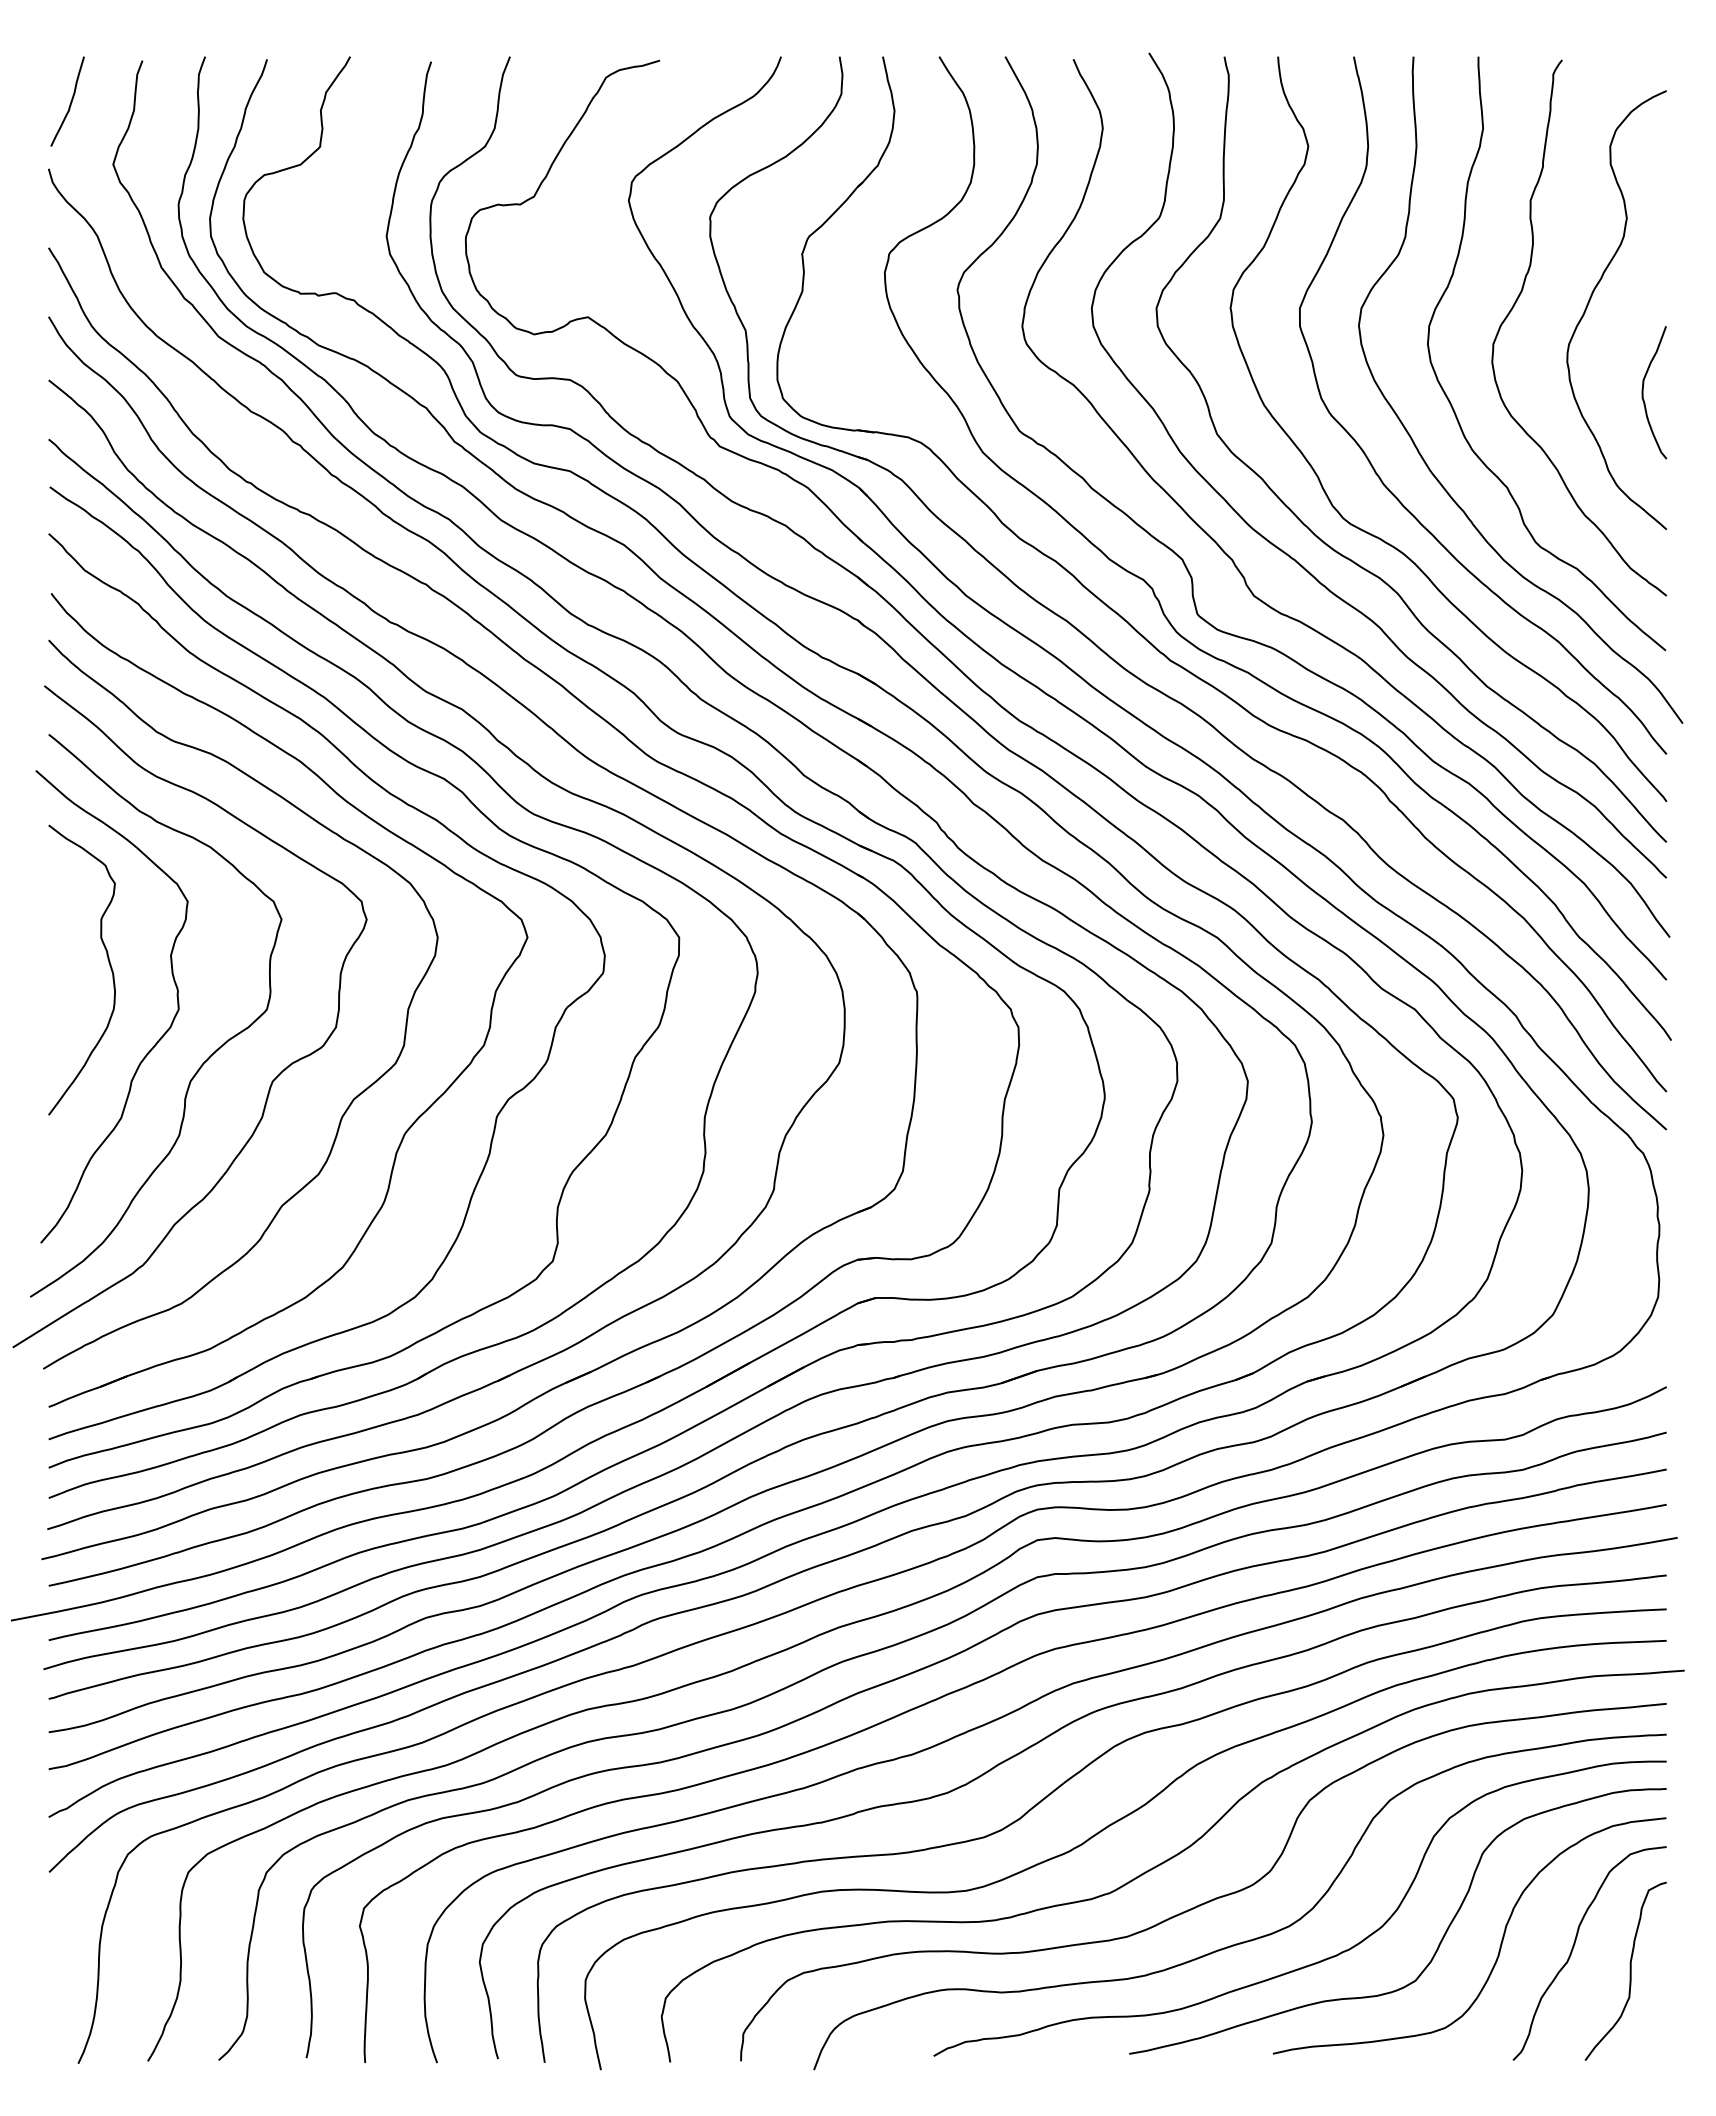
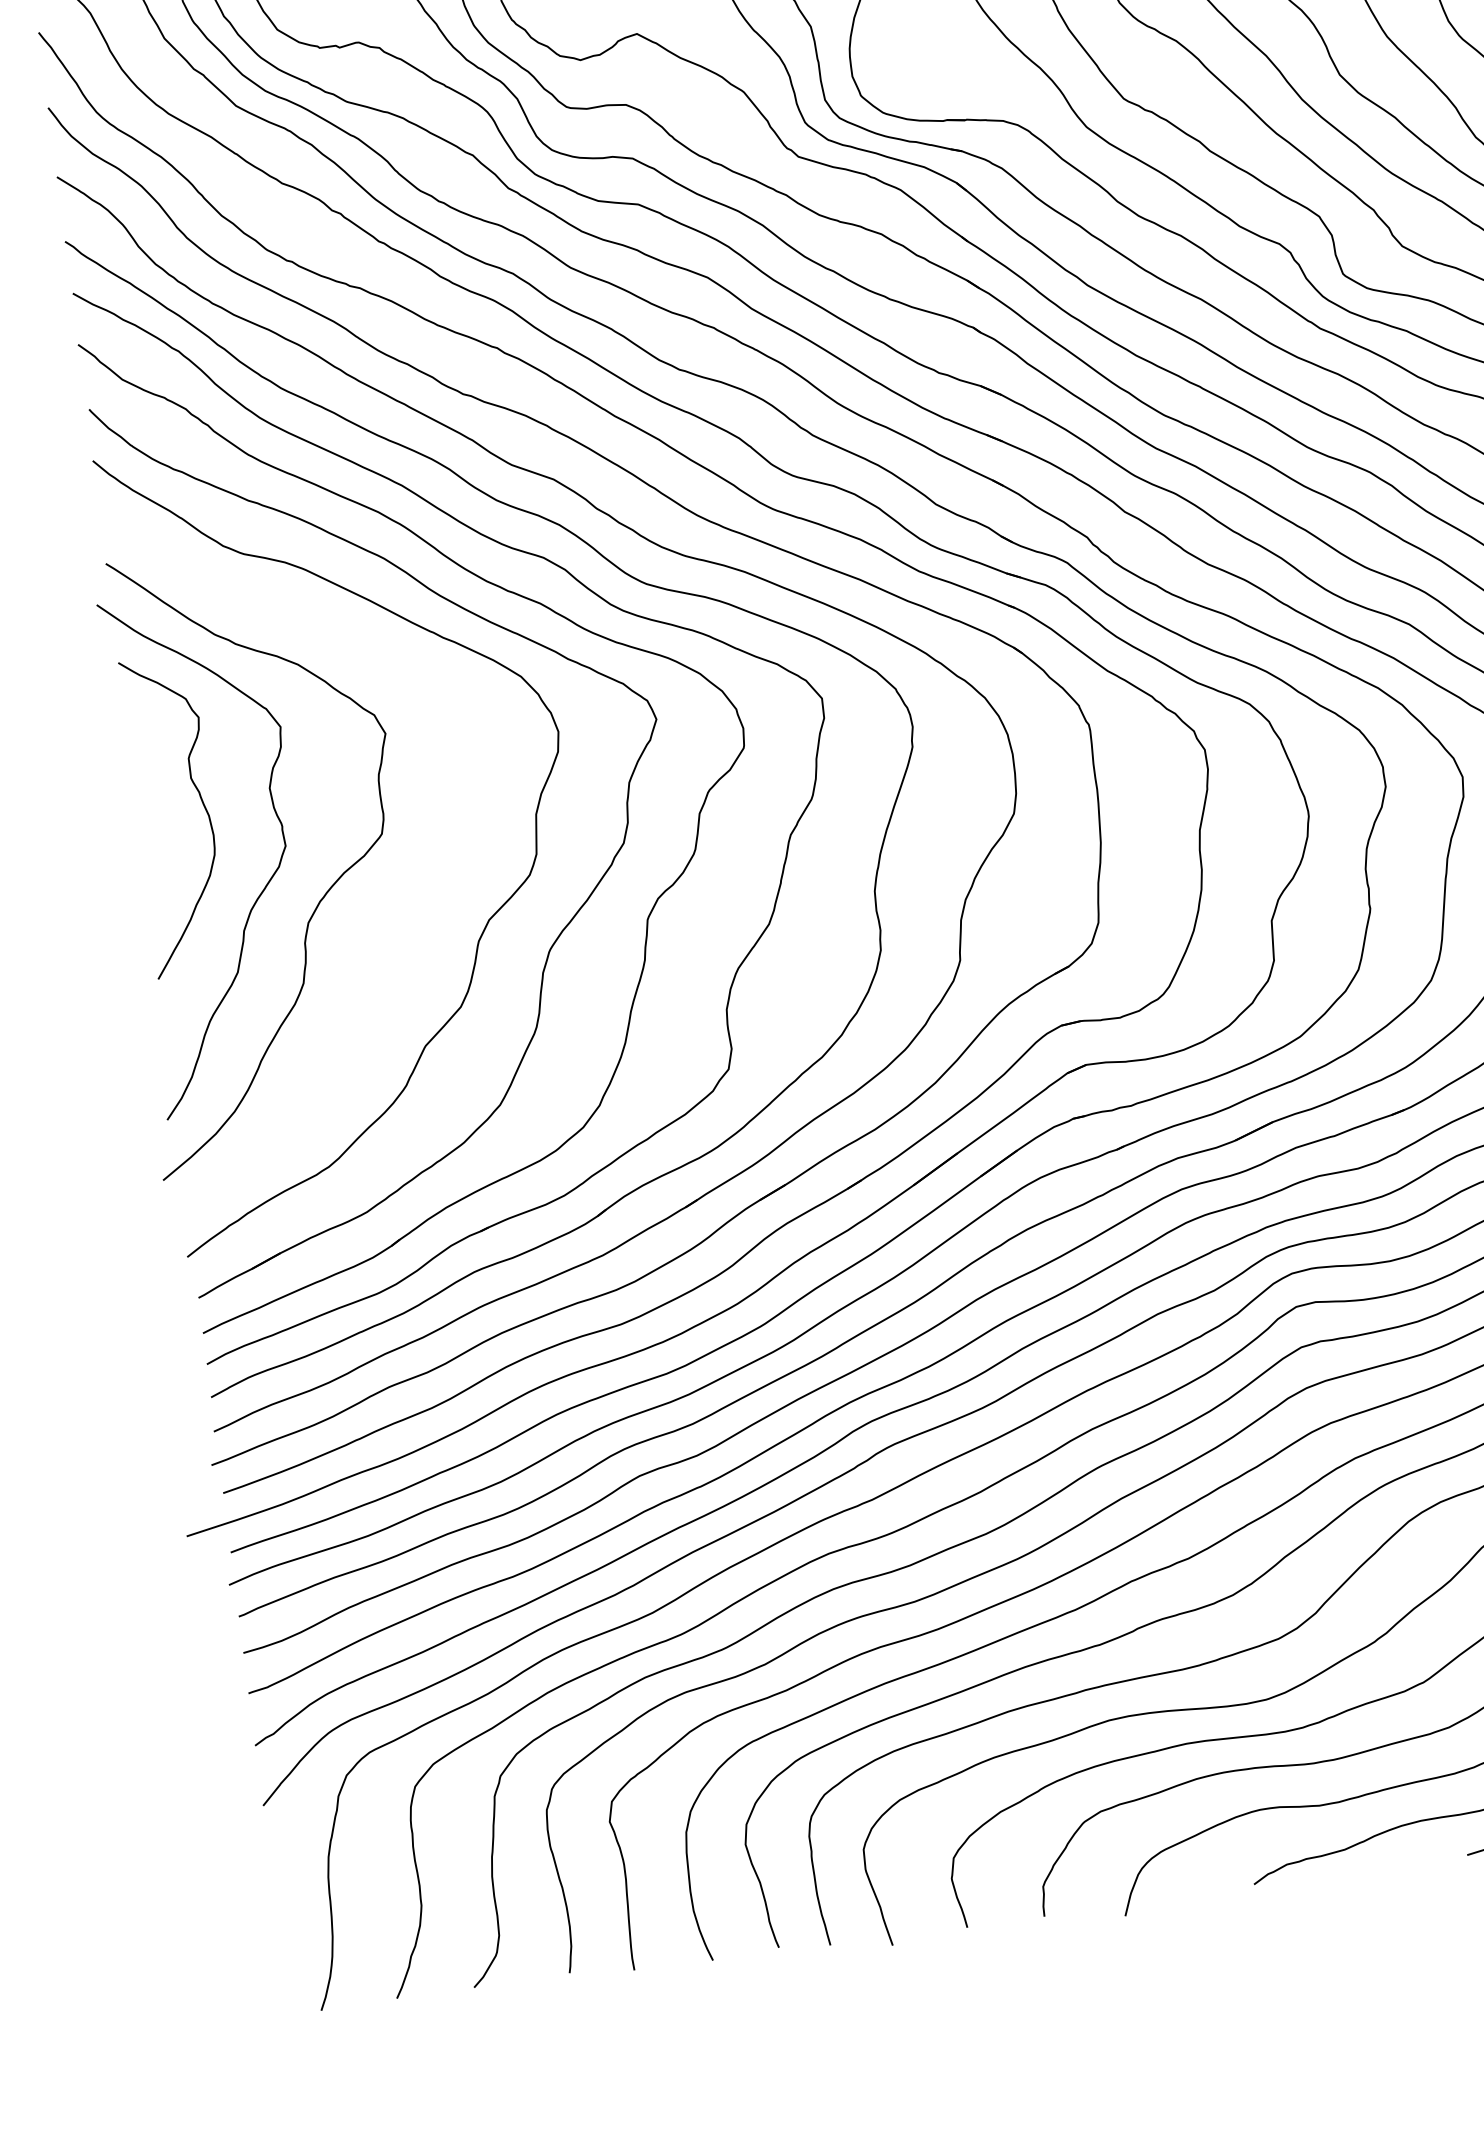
curve: (271, 1081) -> (396, 911), removed

